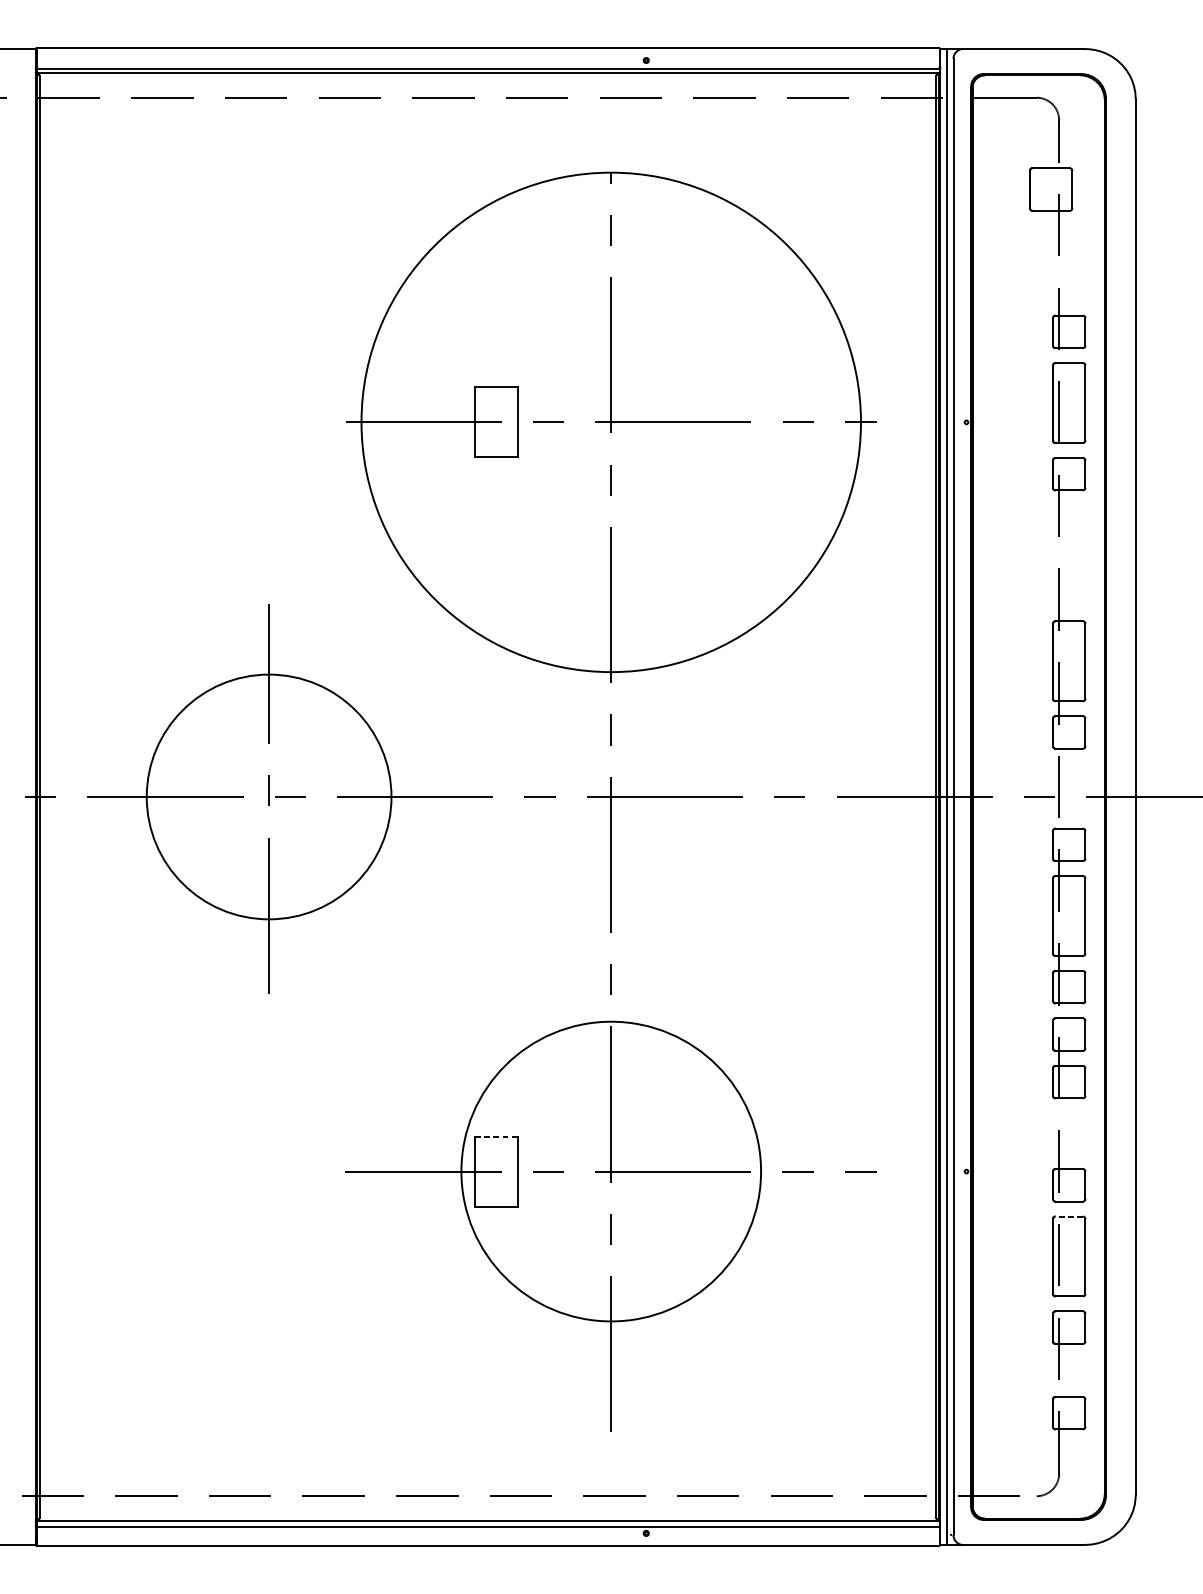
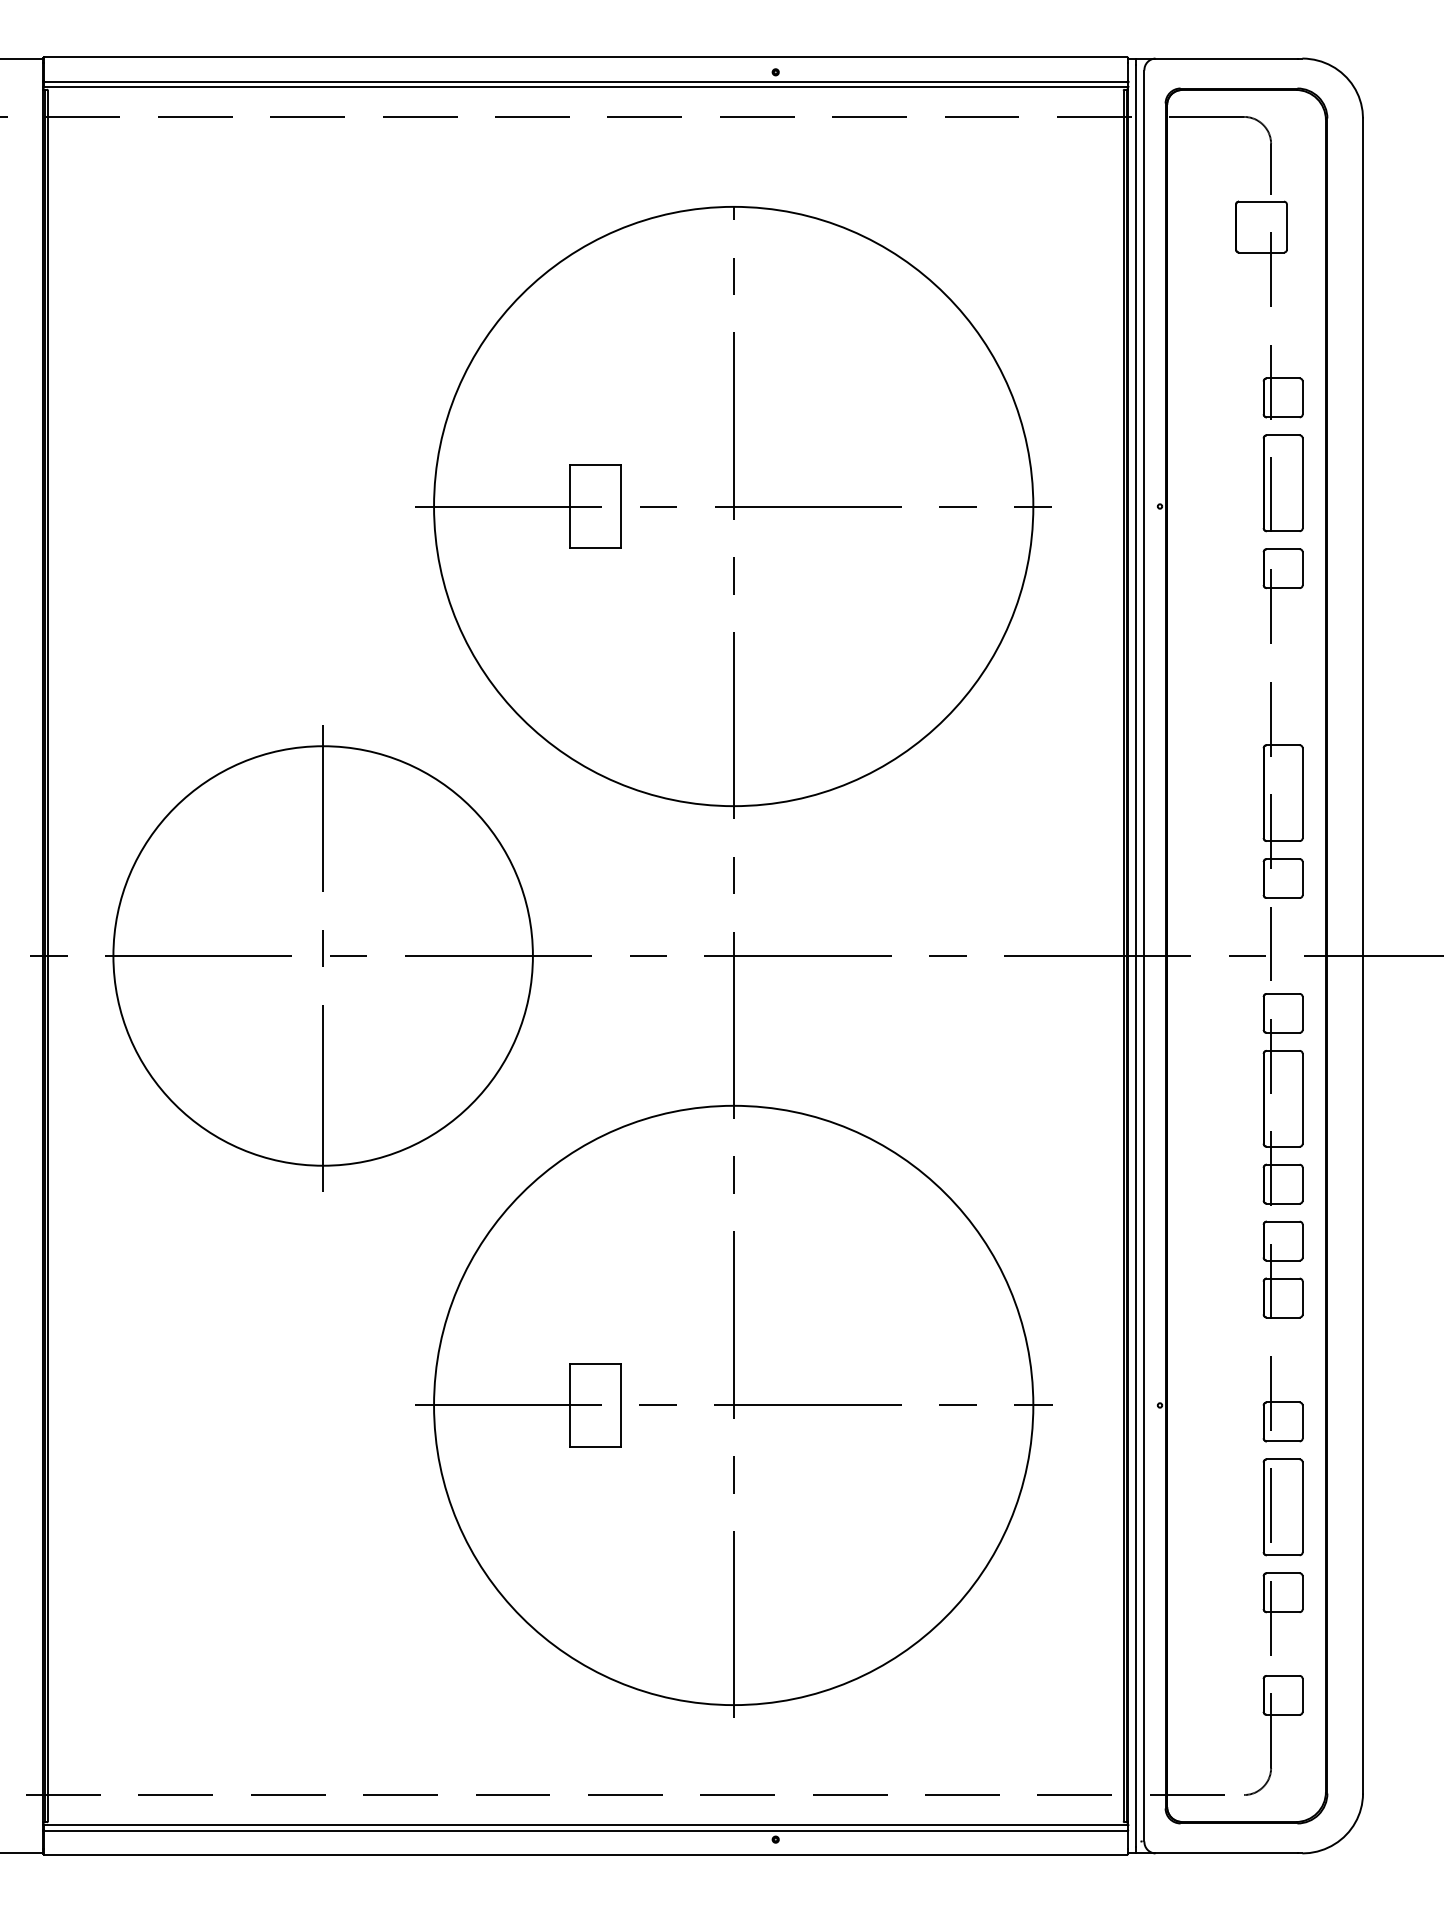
circle: (268, 796) -> (322, 955), size x1.43
line: (496, 1136) -> (595, 1363), dashed -> solid
circle: (611, 1171) -> (733, 1405), size x1.67
line: (1068, 1216) -> (1282, 1459), dashed -> solid

